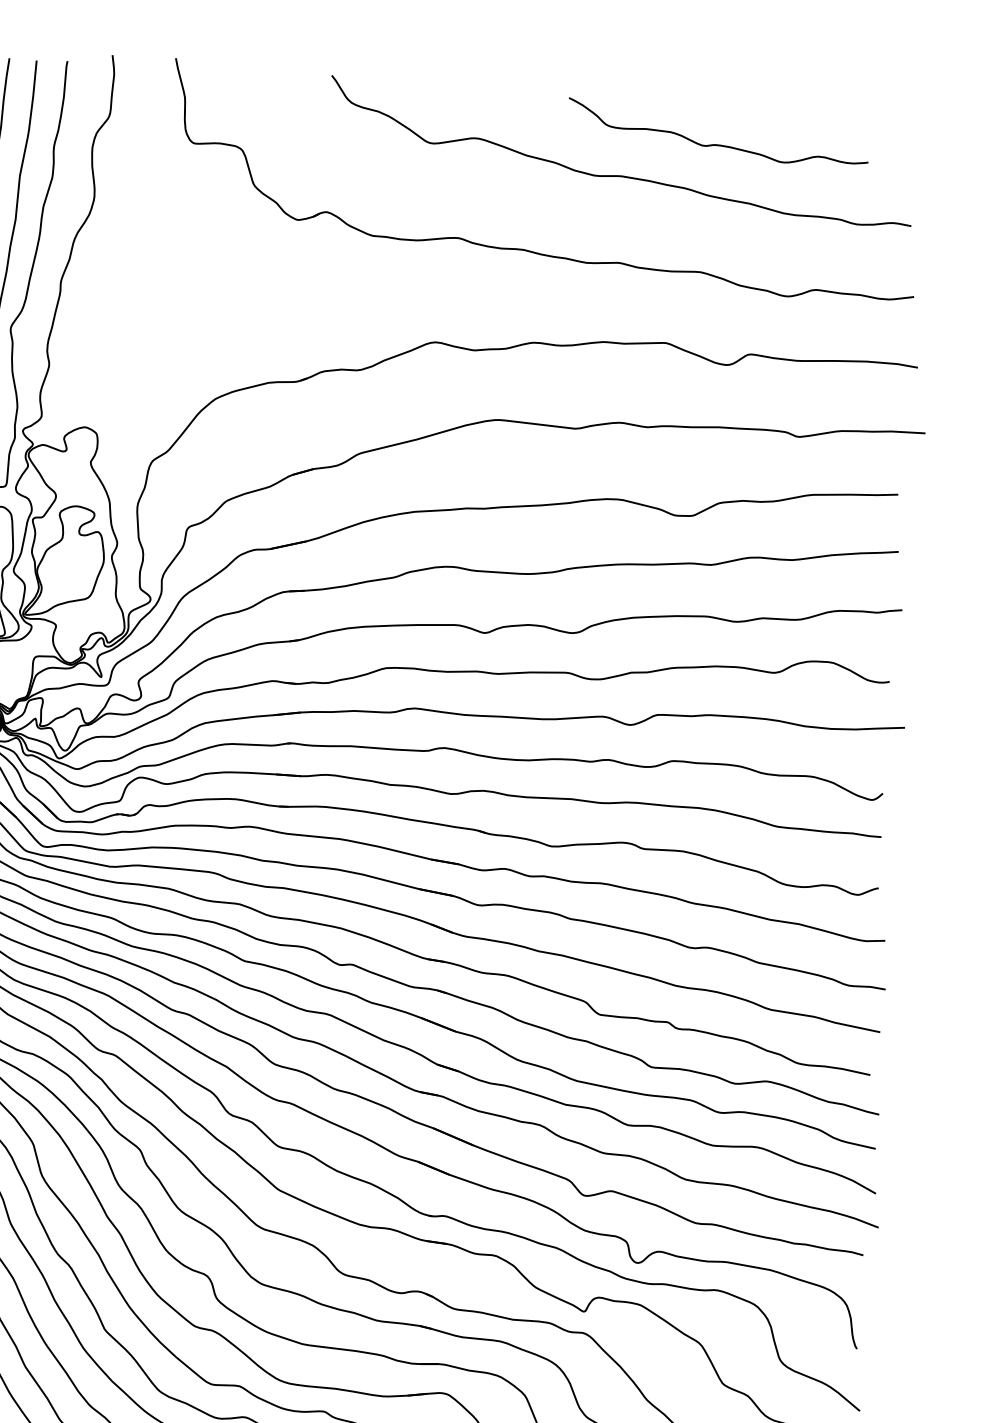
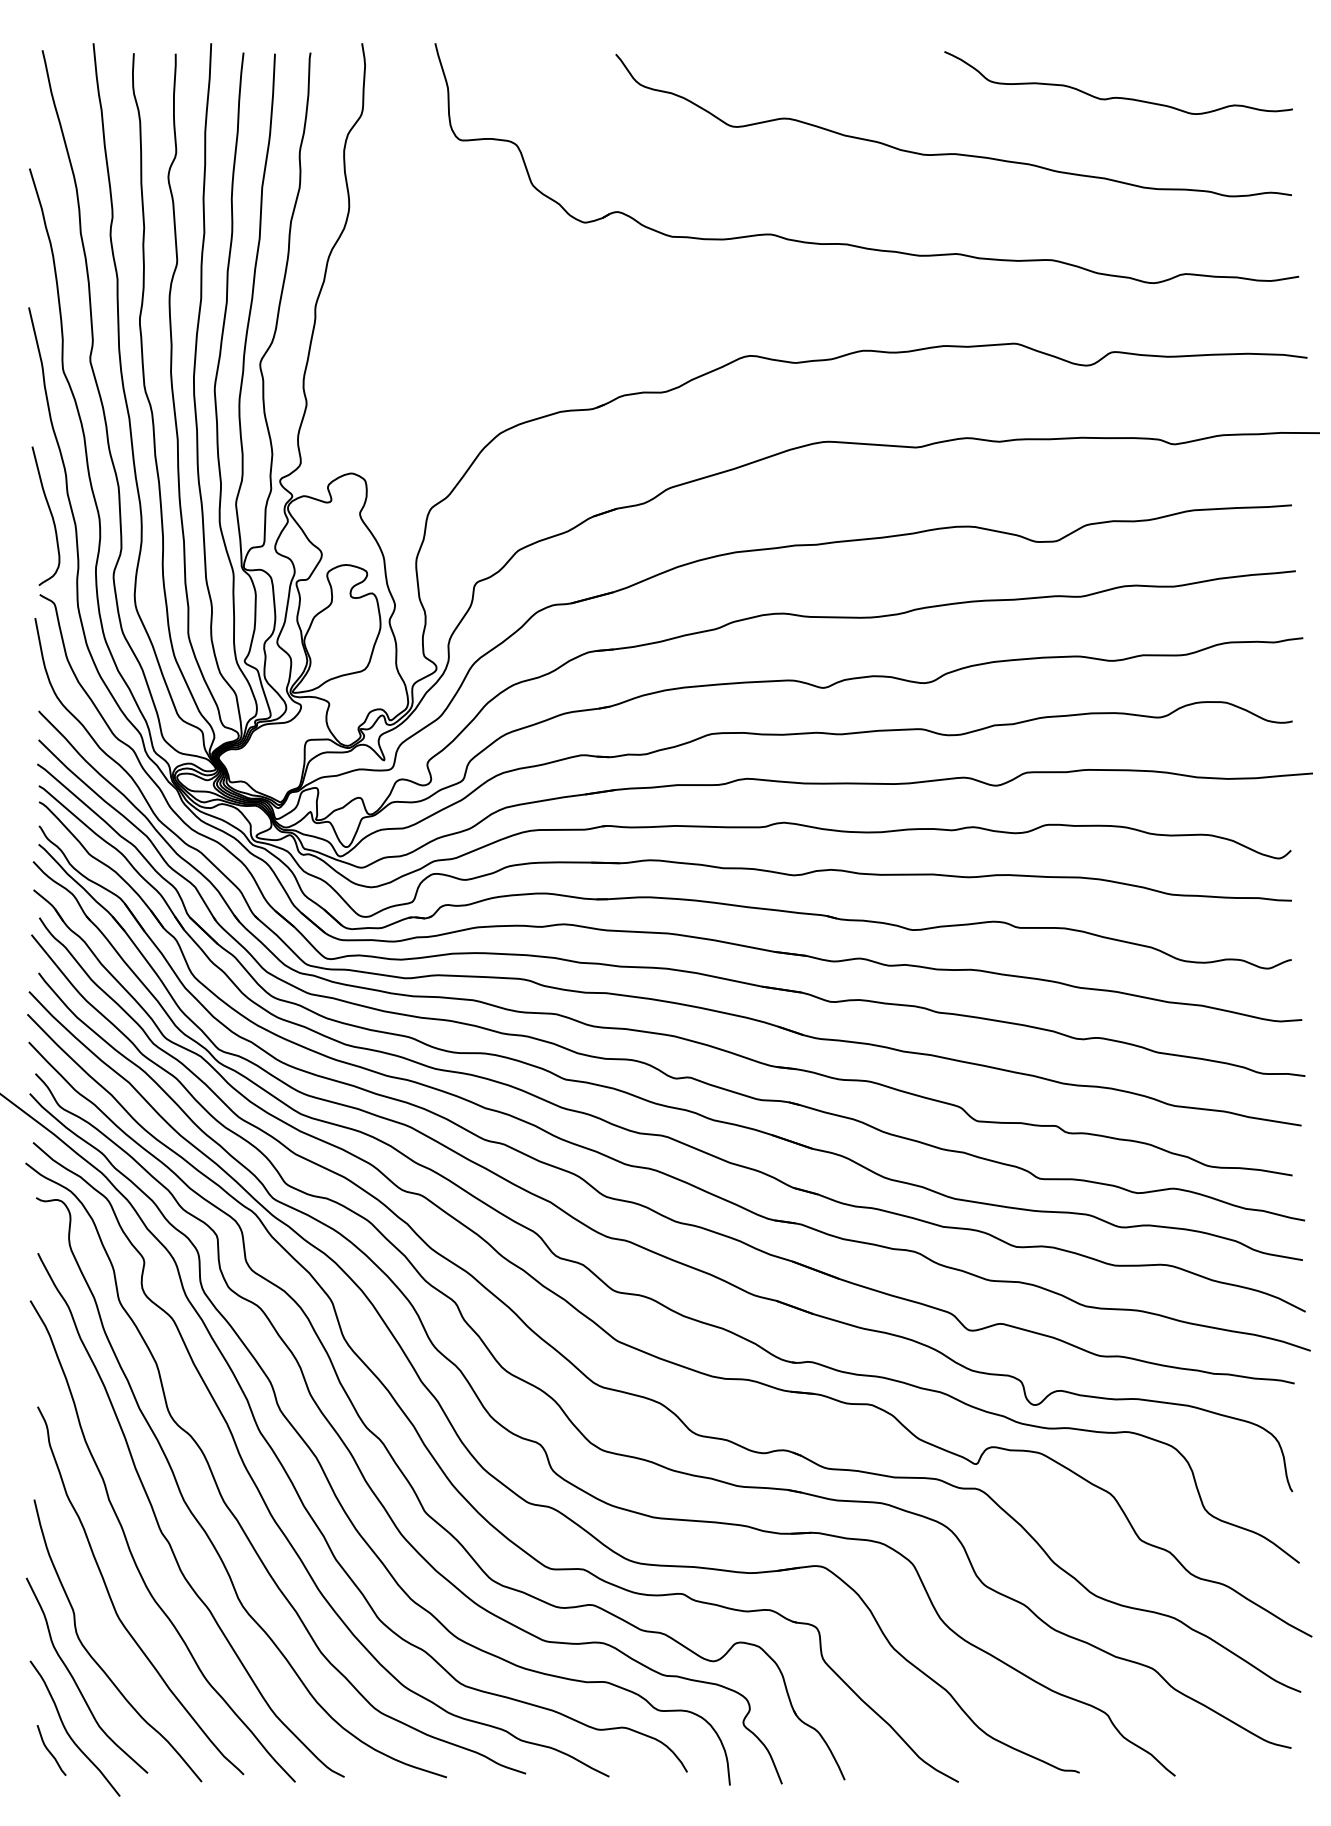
curve: (716, 143) -> (1116, 96), moved

